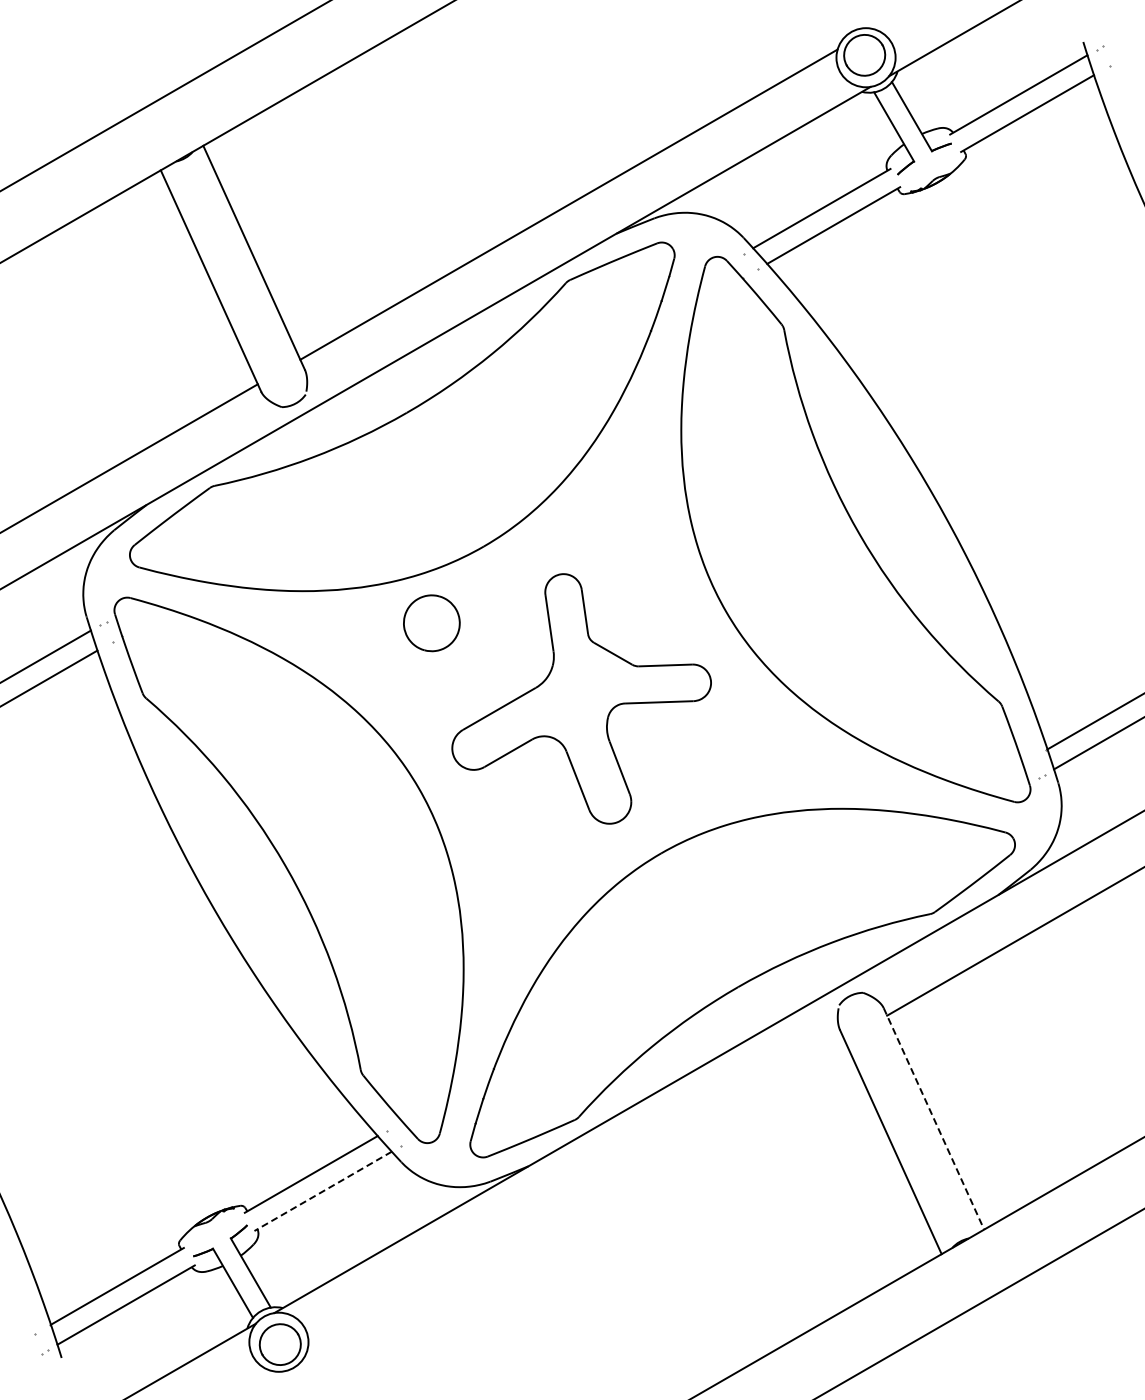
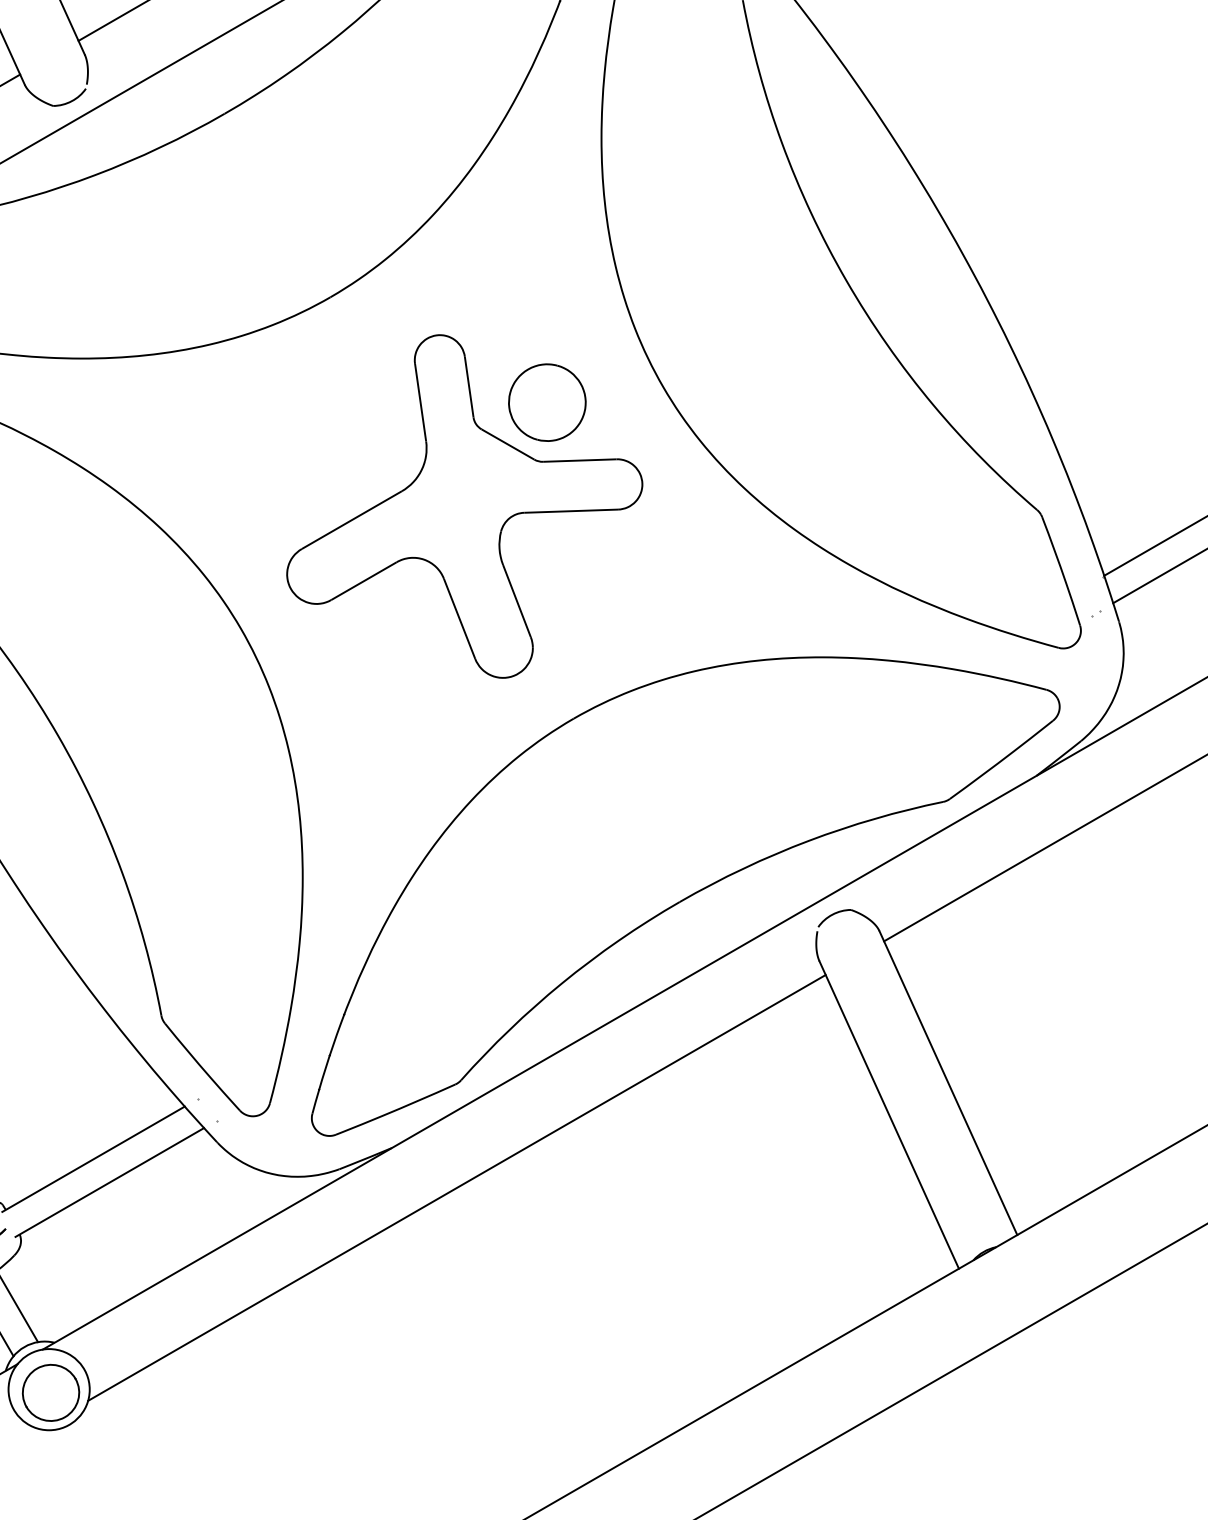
part: (431, 623) -> (546, 402), moved
line: (933, 1118) -> (947, 1082), dashed -> solid
line: (322, 1191) -> (108, 1182), dashed -> solid
line: (575, 1195) -> (456, 1188), added

